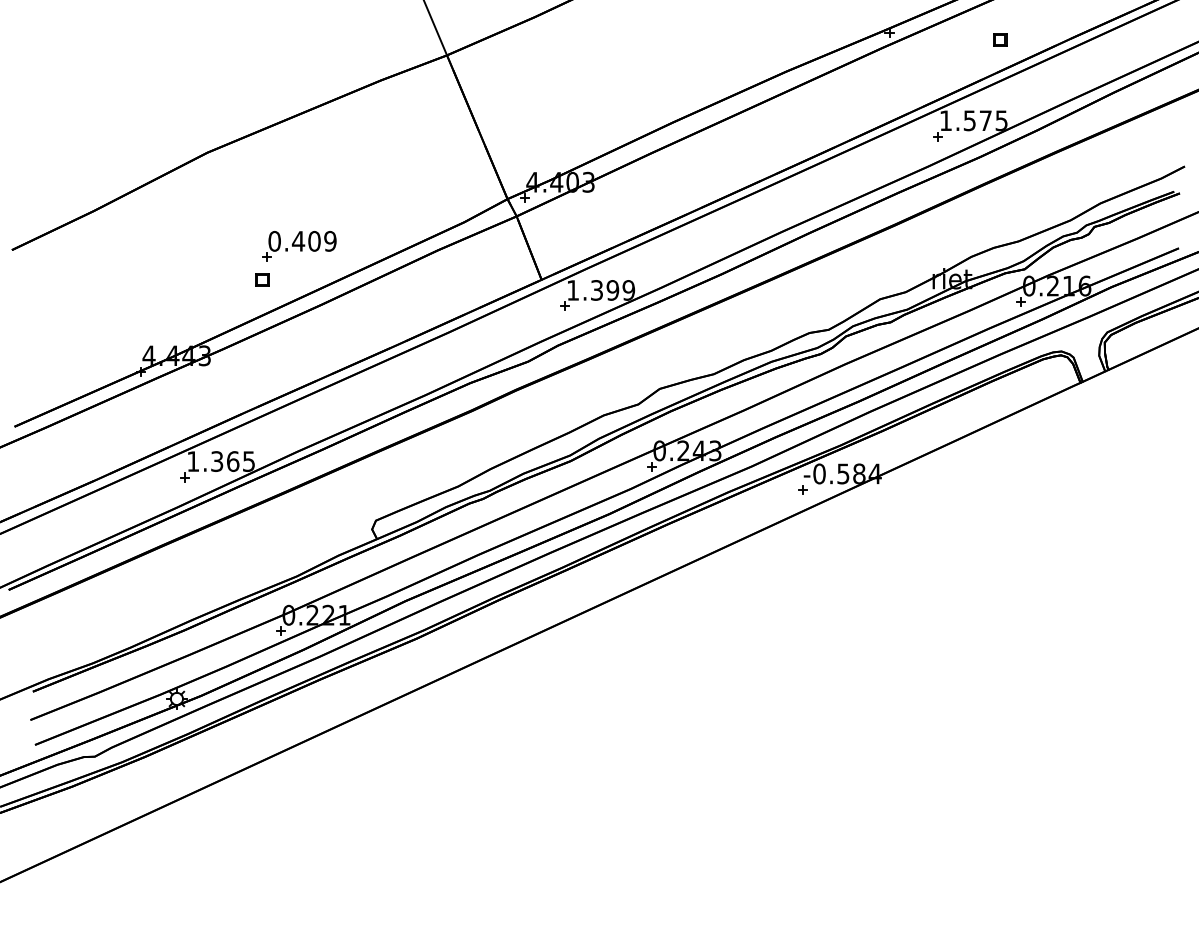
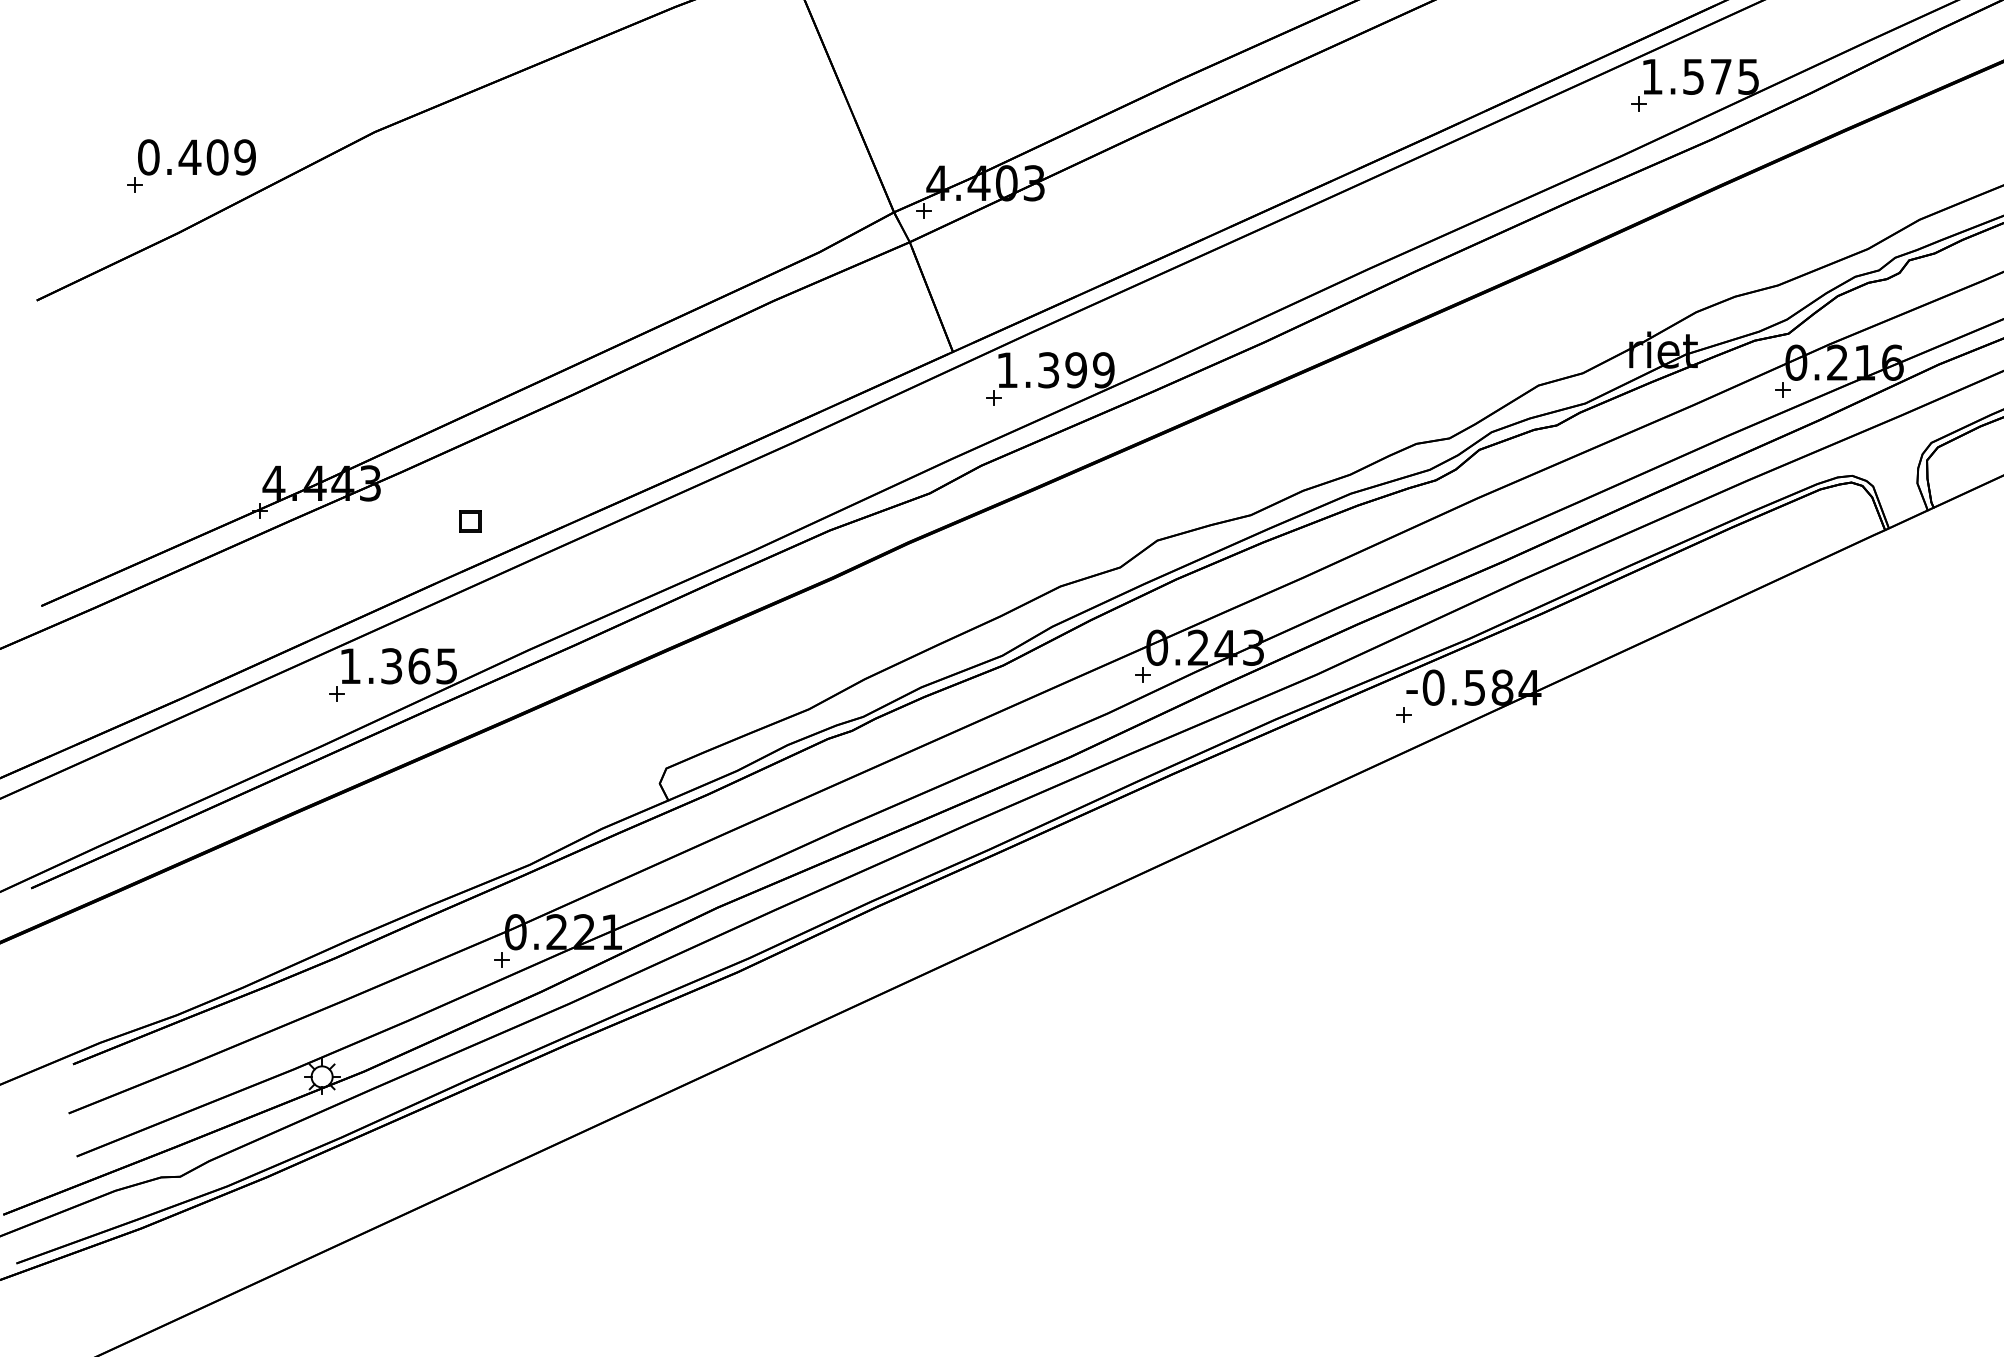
part: (299, 246) -> (191, 166), moved
part: (262, 279) -> (470, 520), moved

